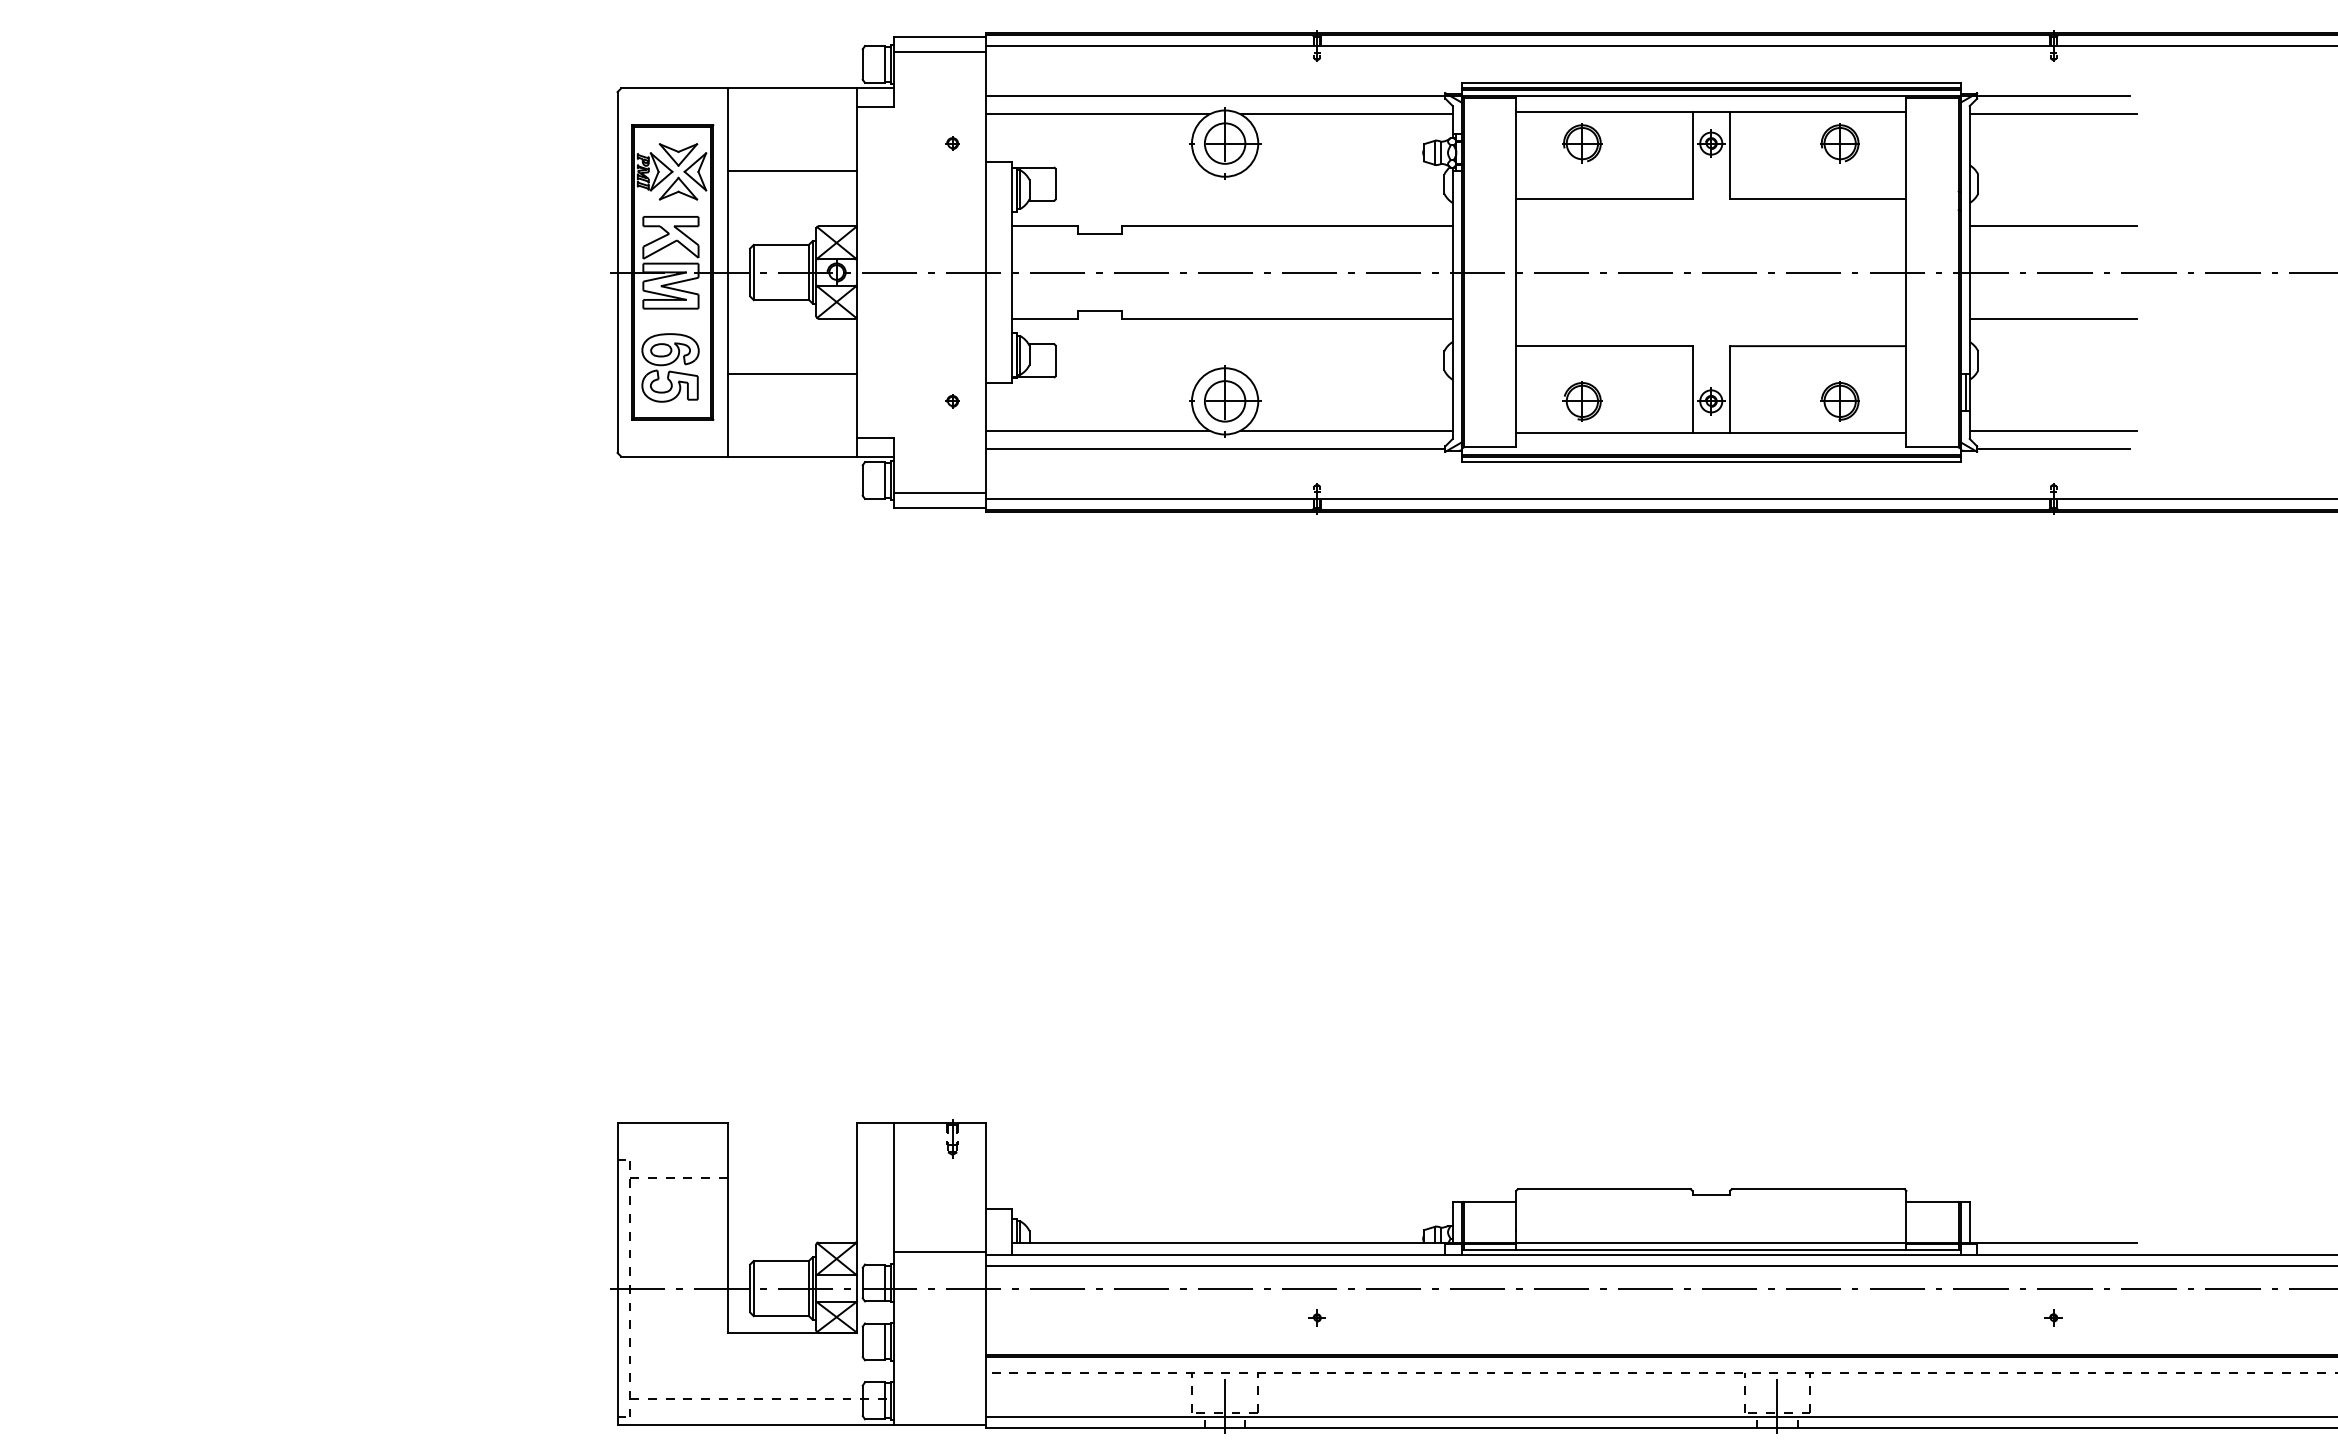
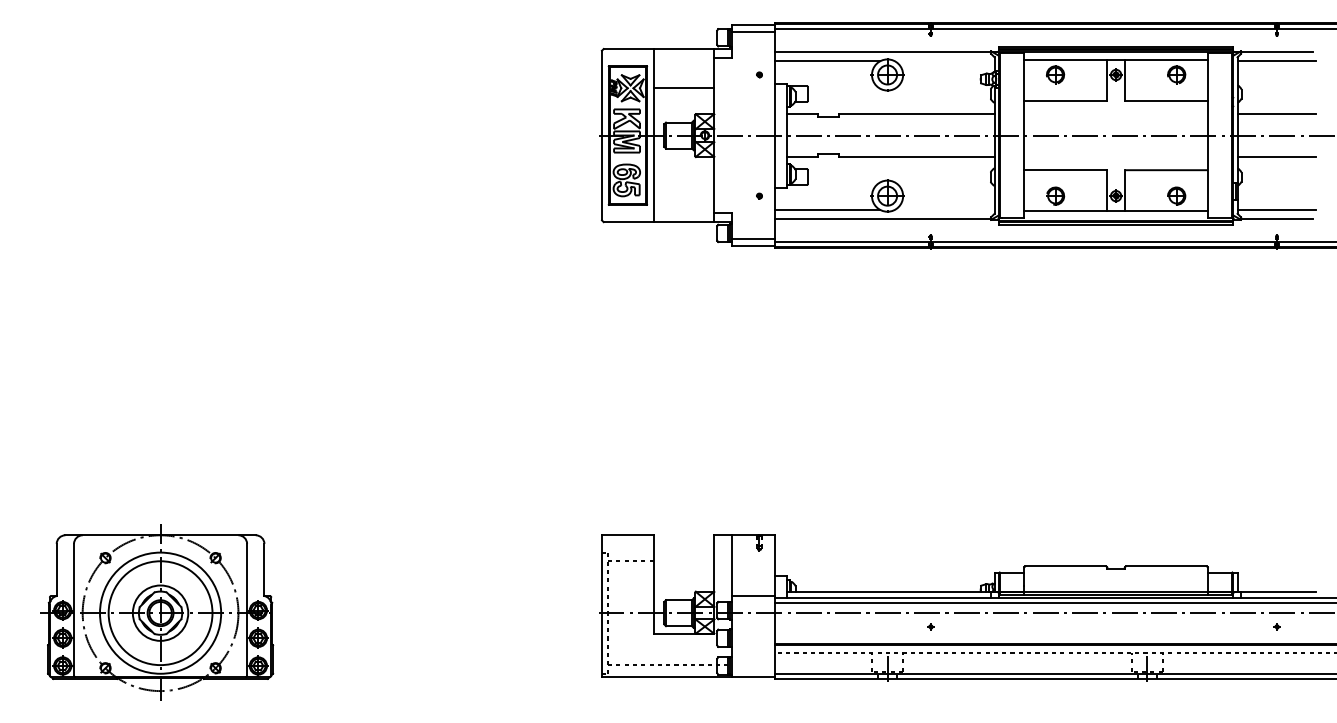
line: (1346, 114) -> (944, 61), removed
line: (791, 374) -> (683, 183), removed
line: (1346, 429) -> (944, 209), removed

